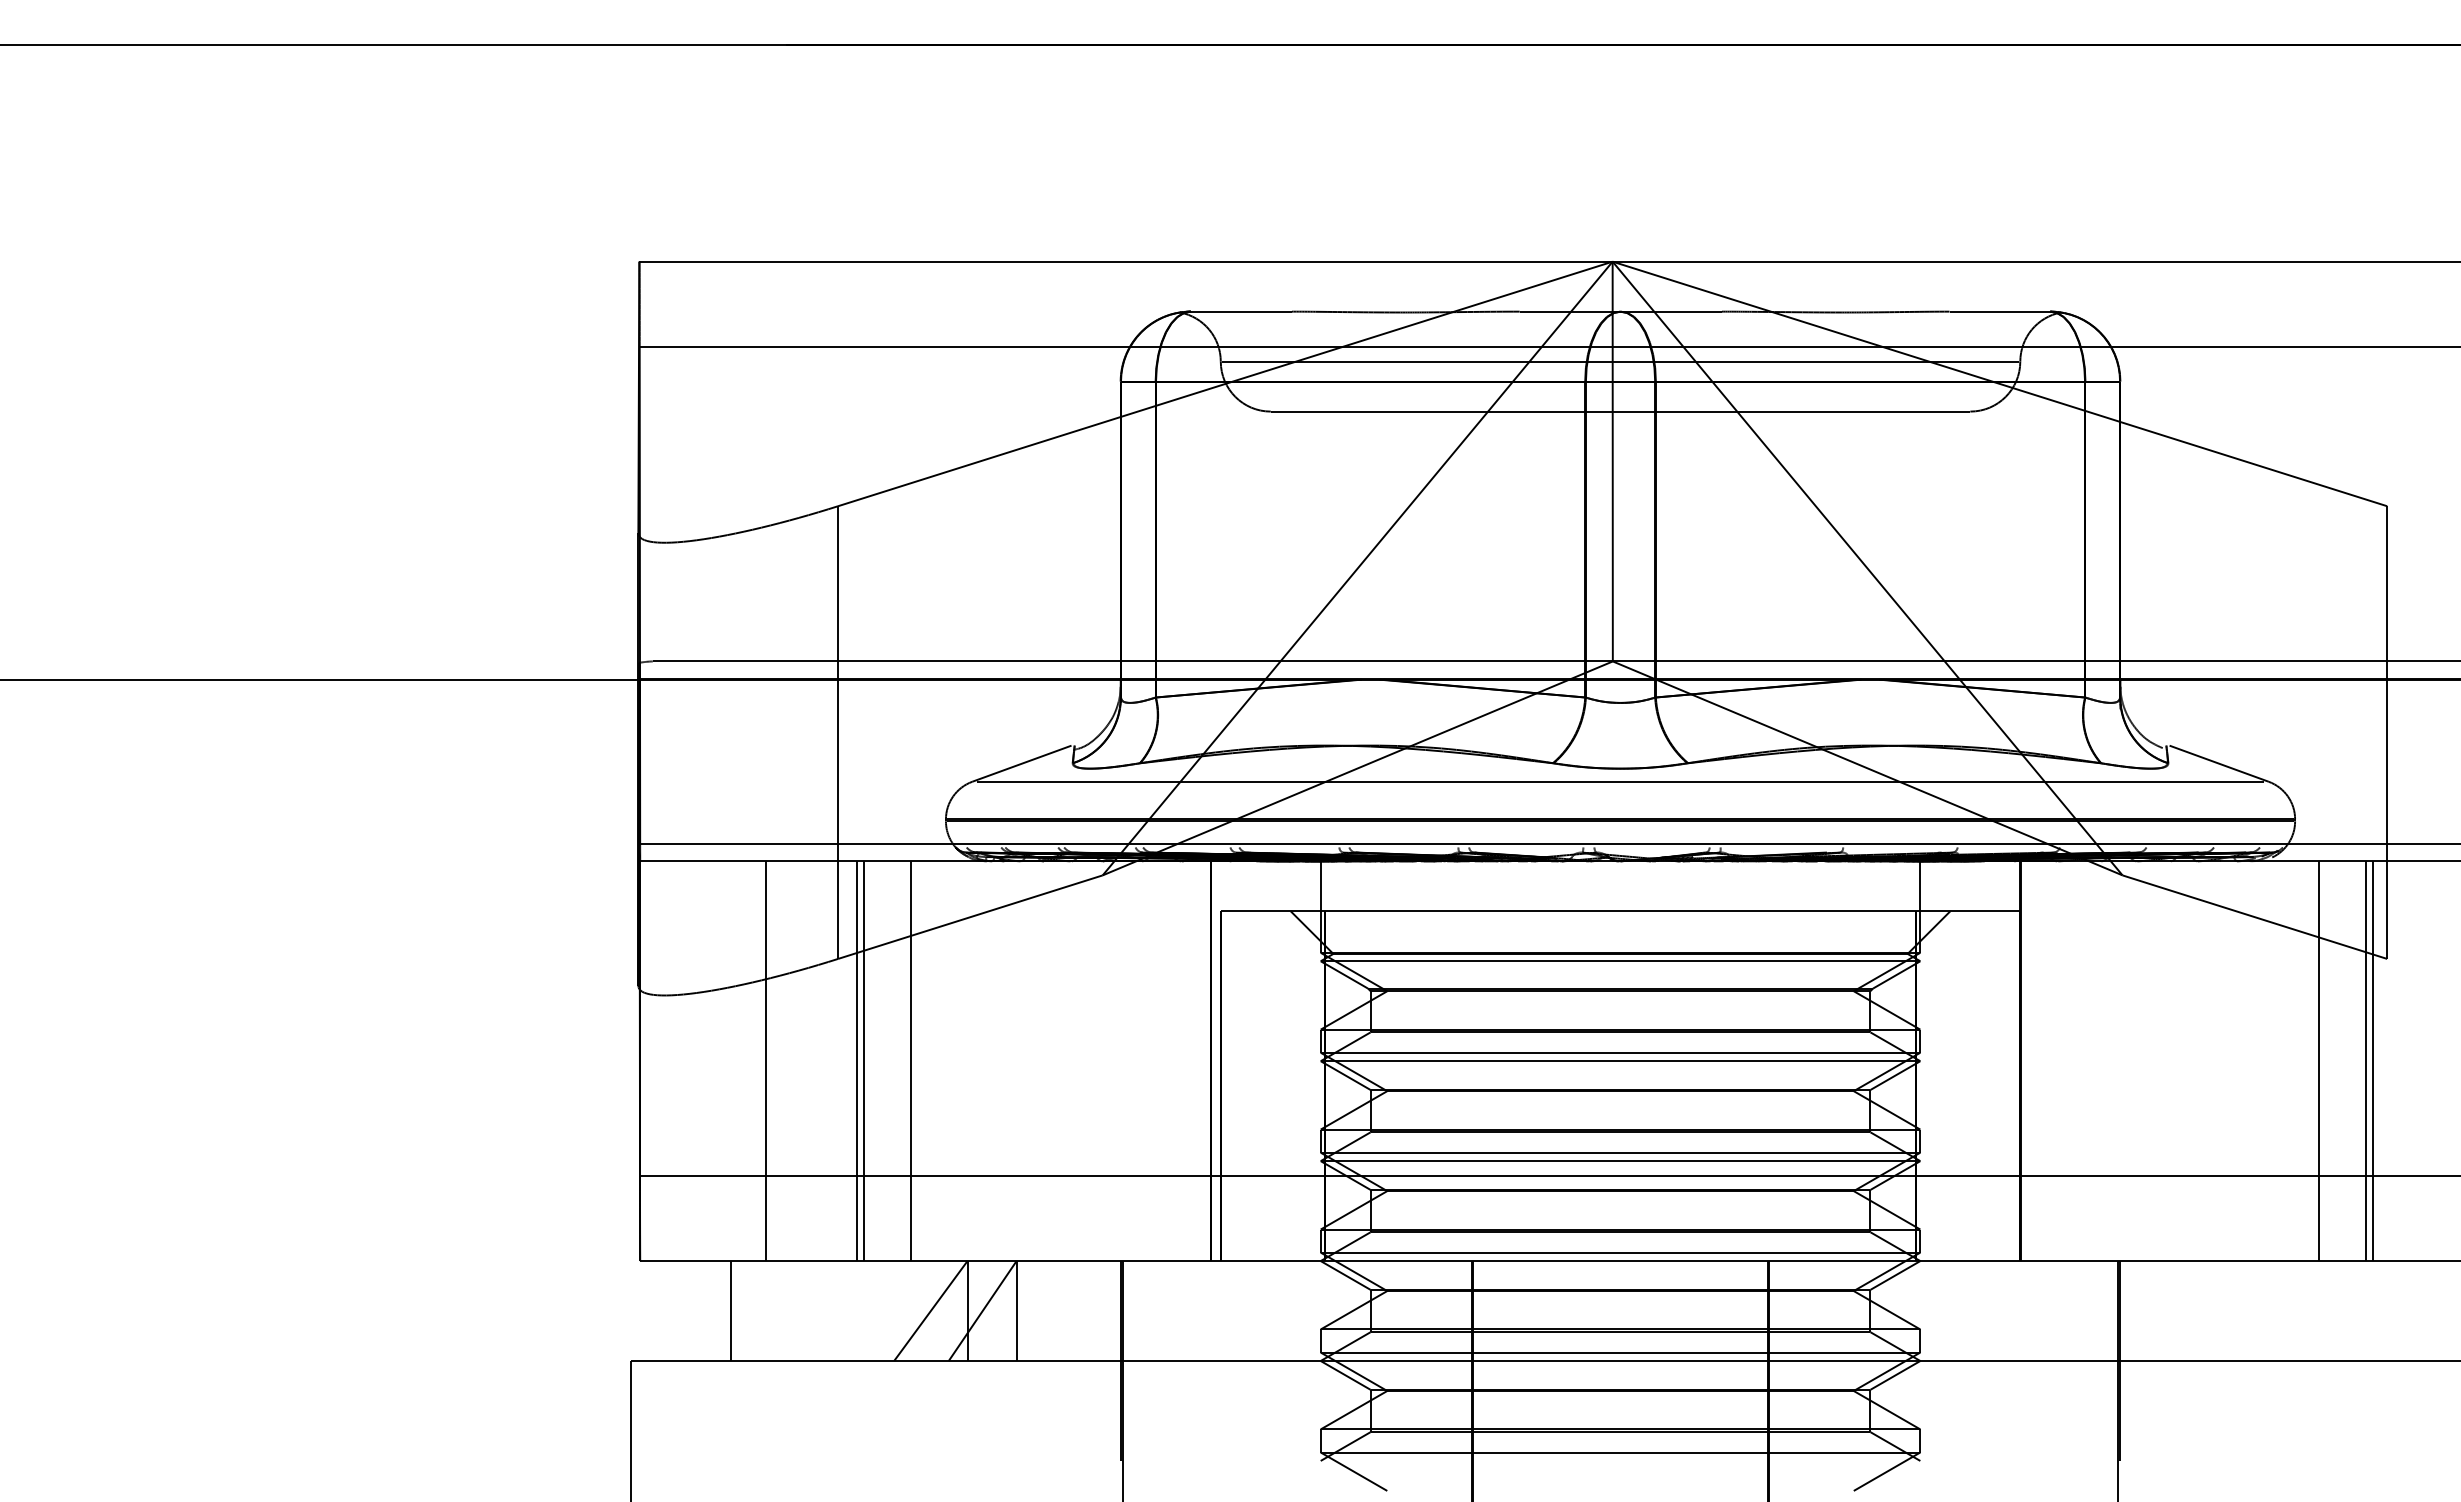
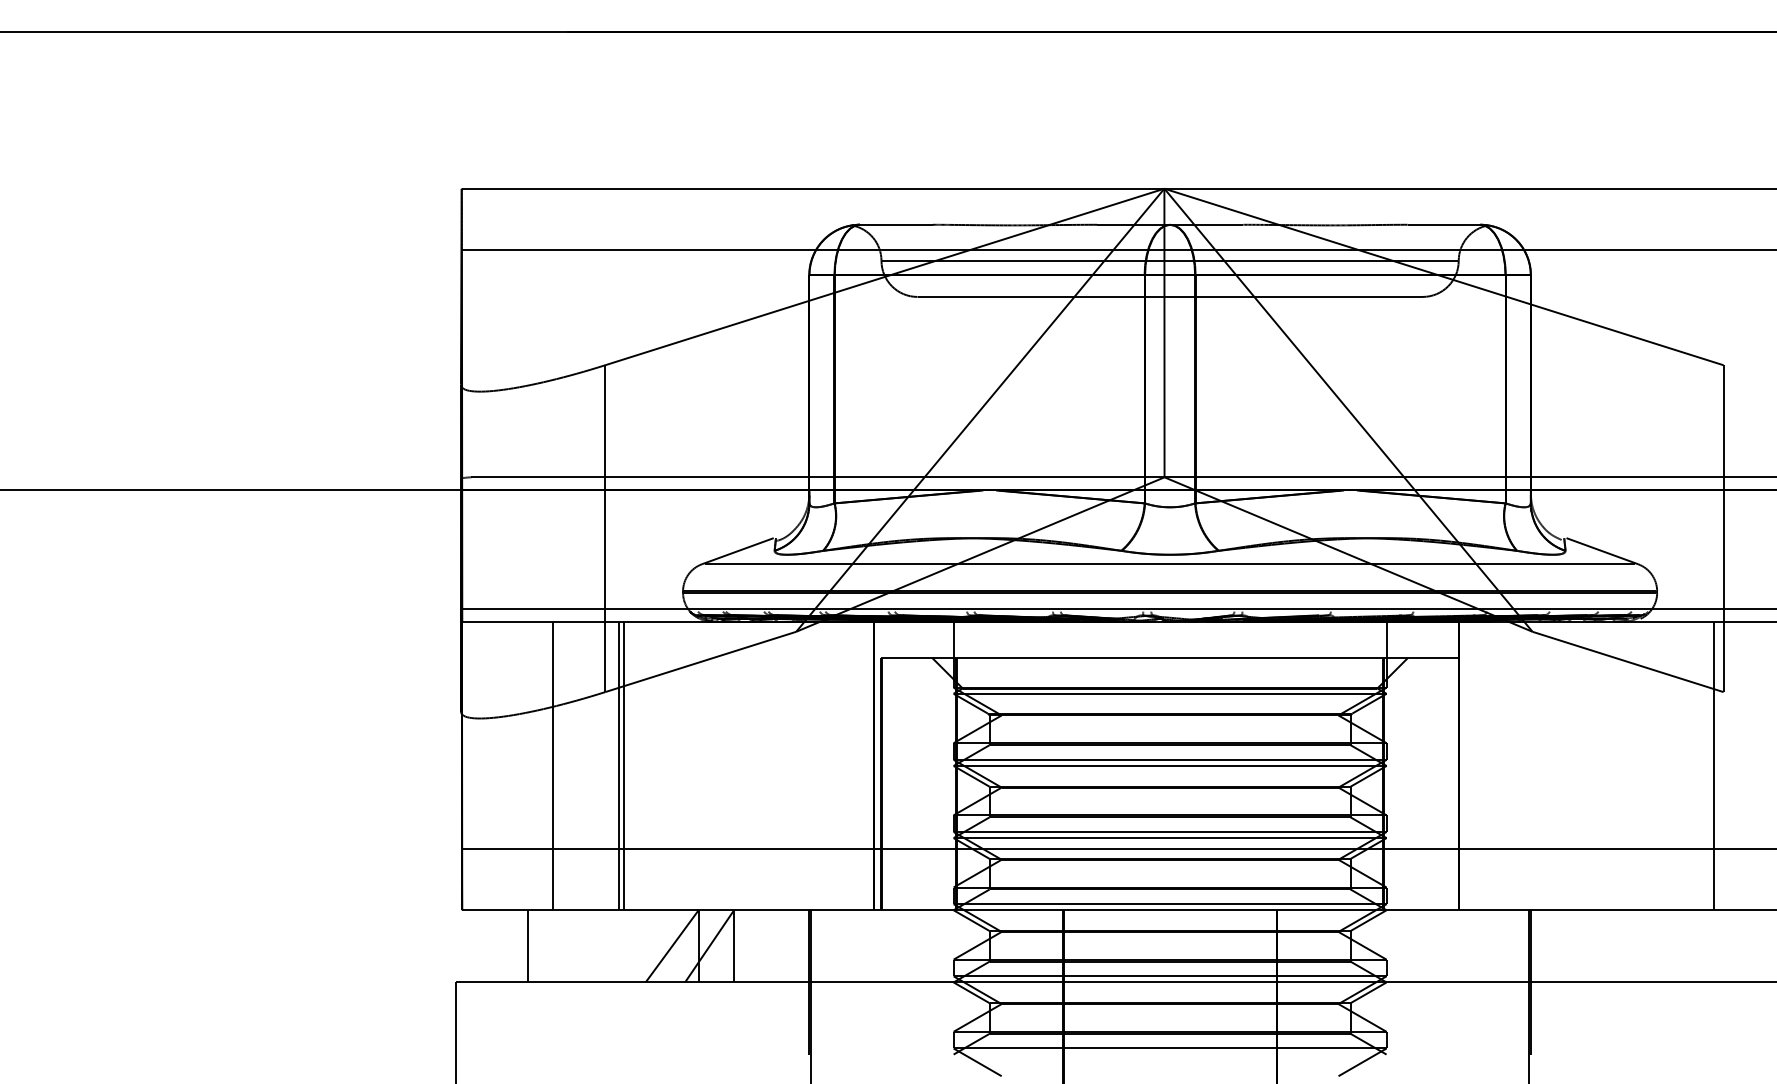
line: (910, 1061) -> (657, 766), removed
line: (2319, 1061) -> (1674, 766), removed
line: (2366, 1061) -> (1708, 766), removed

